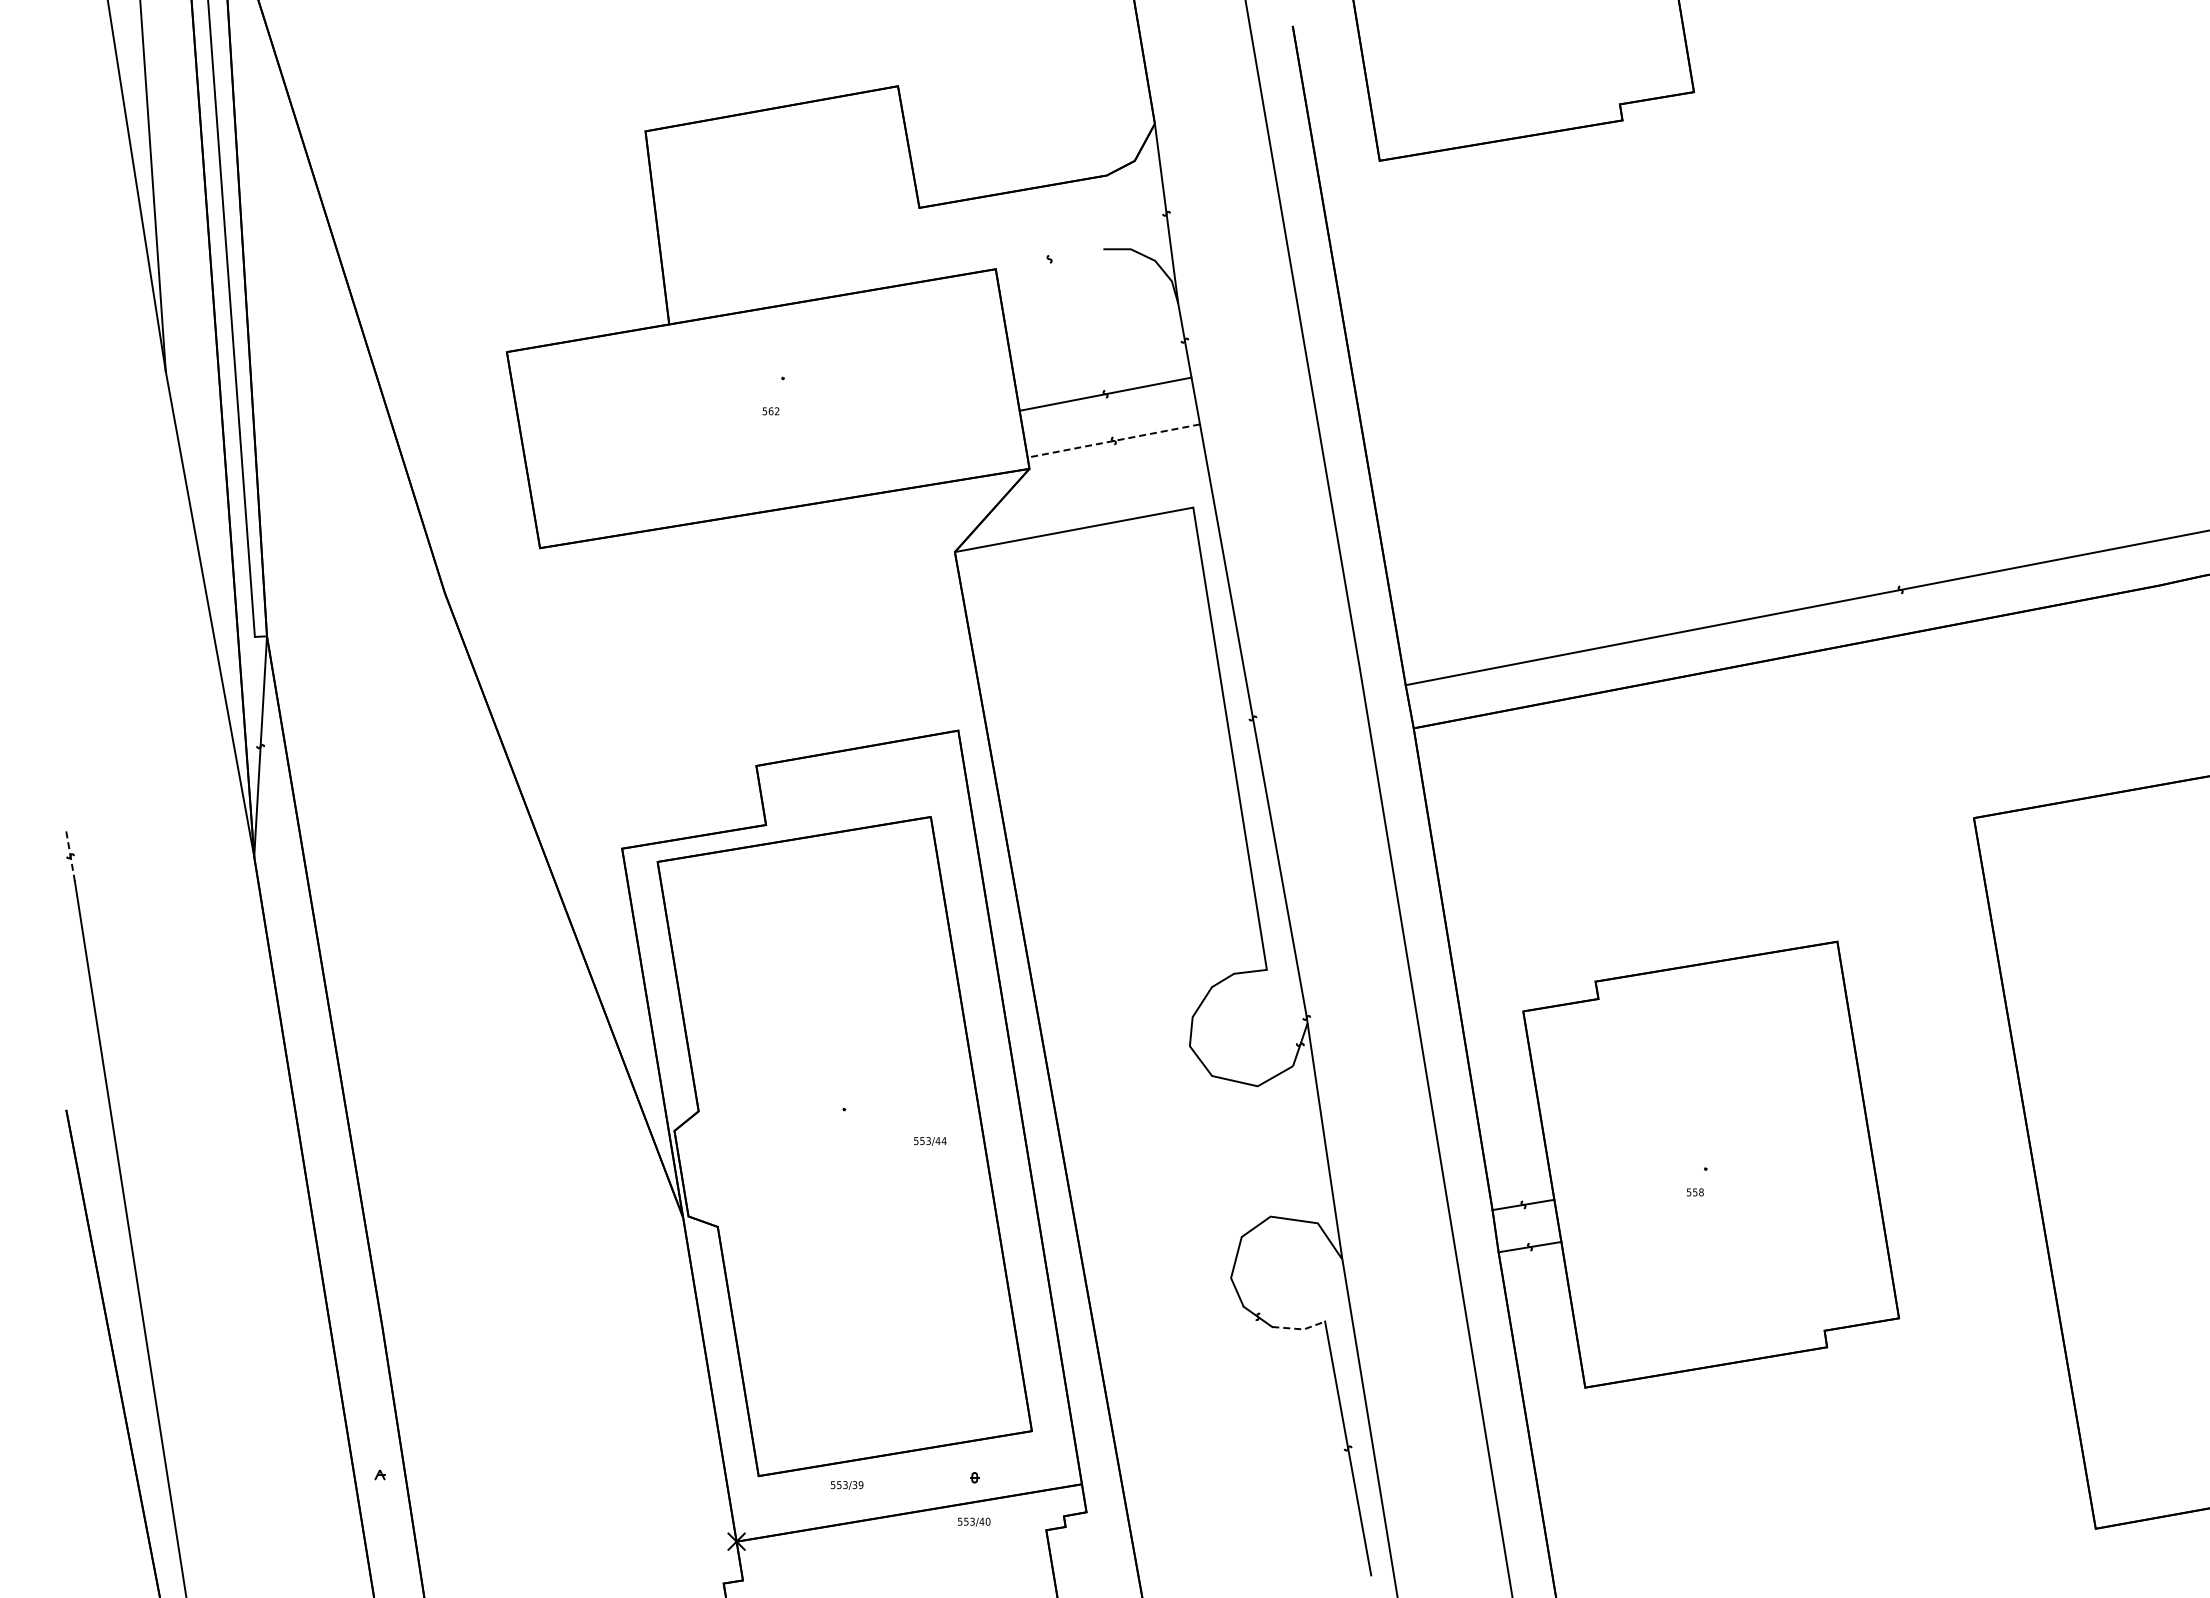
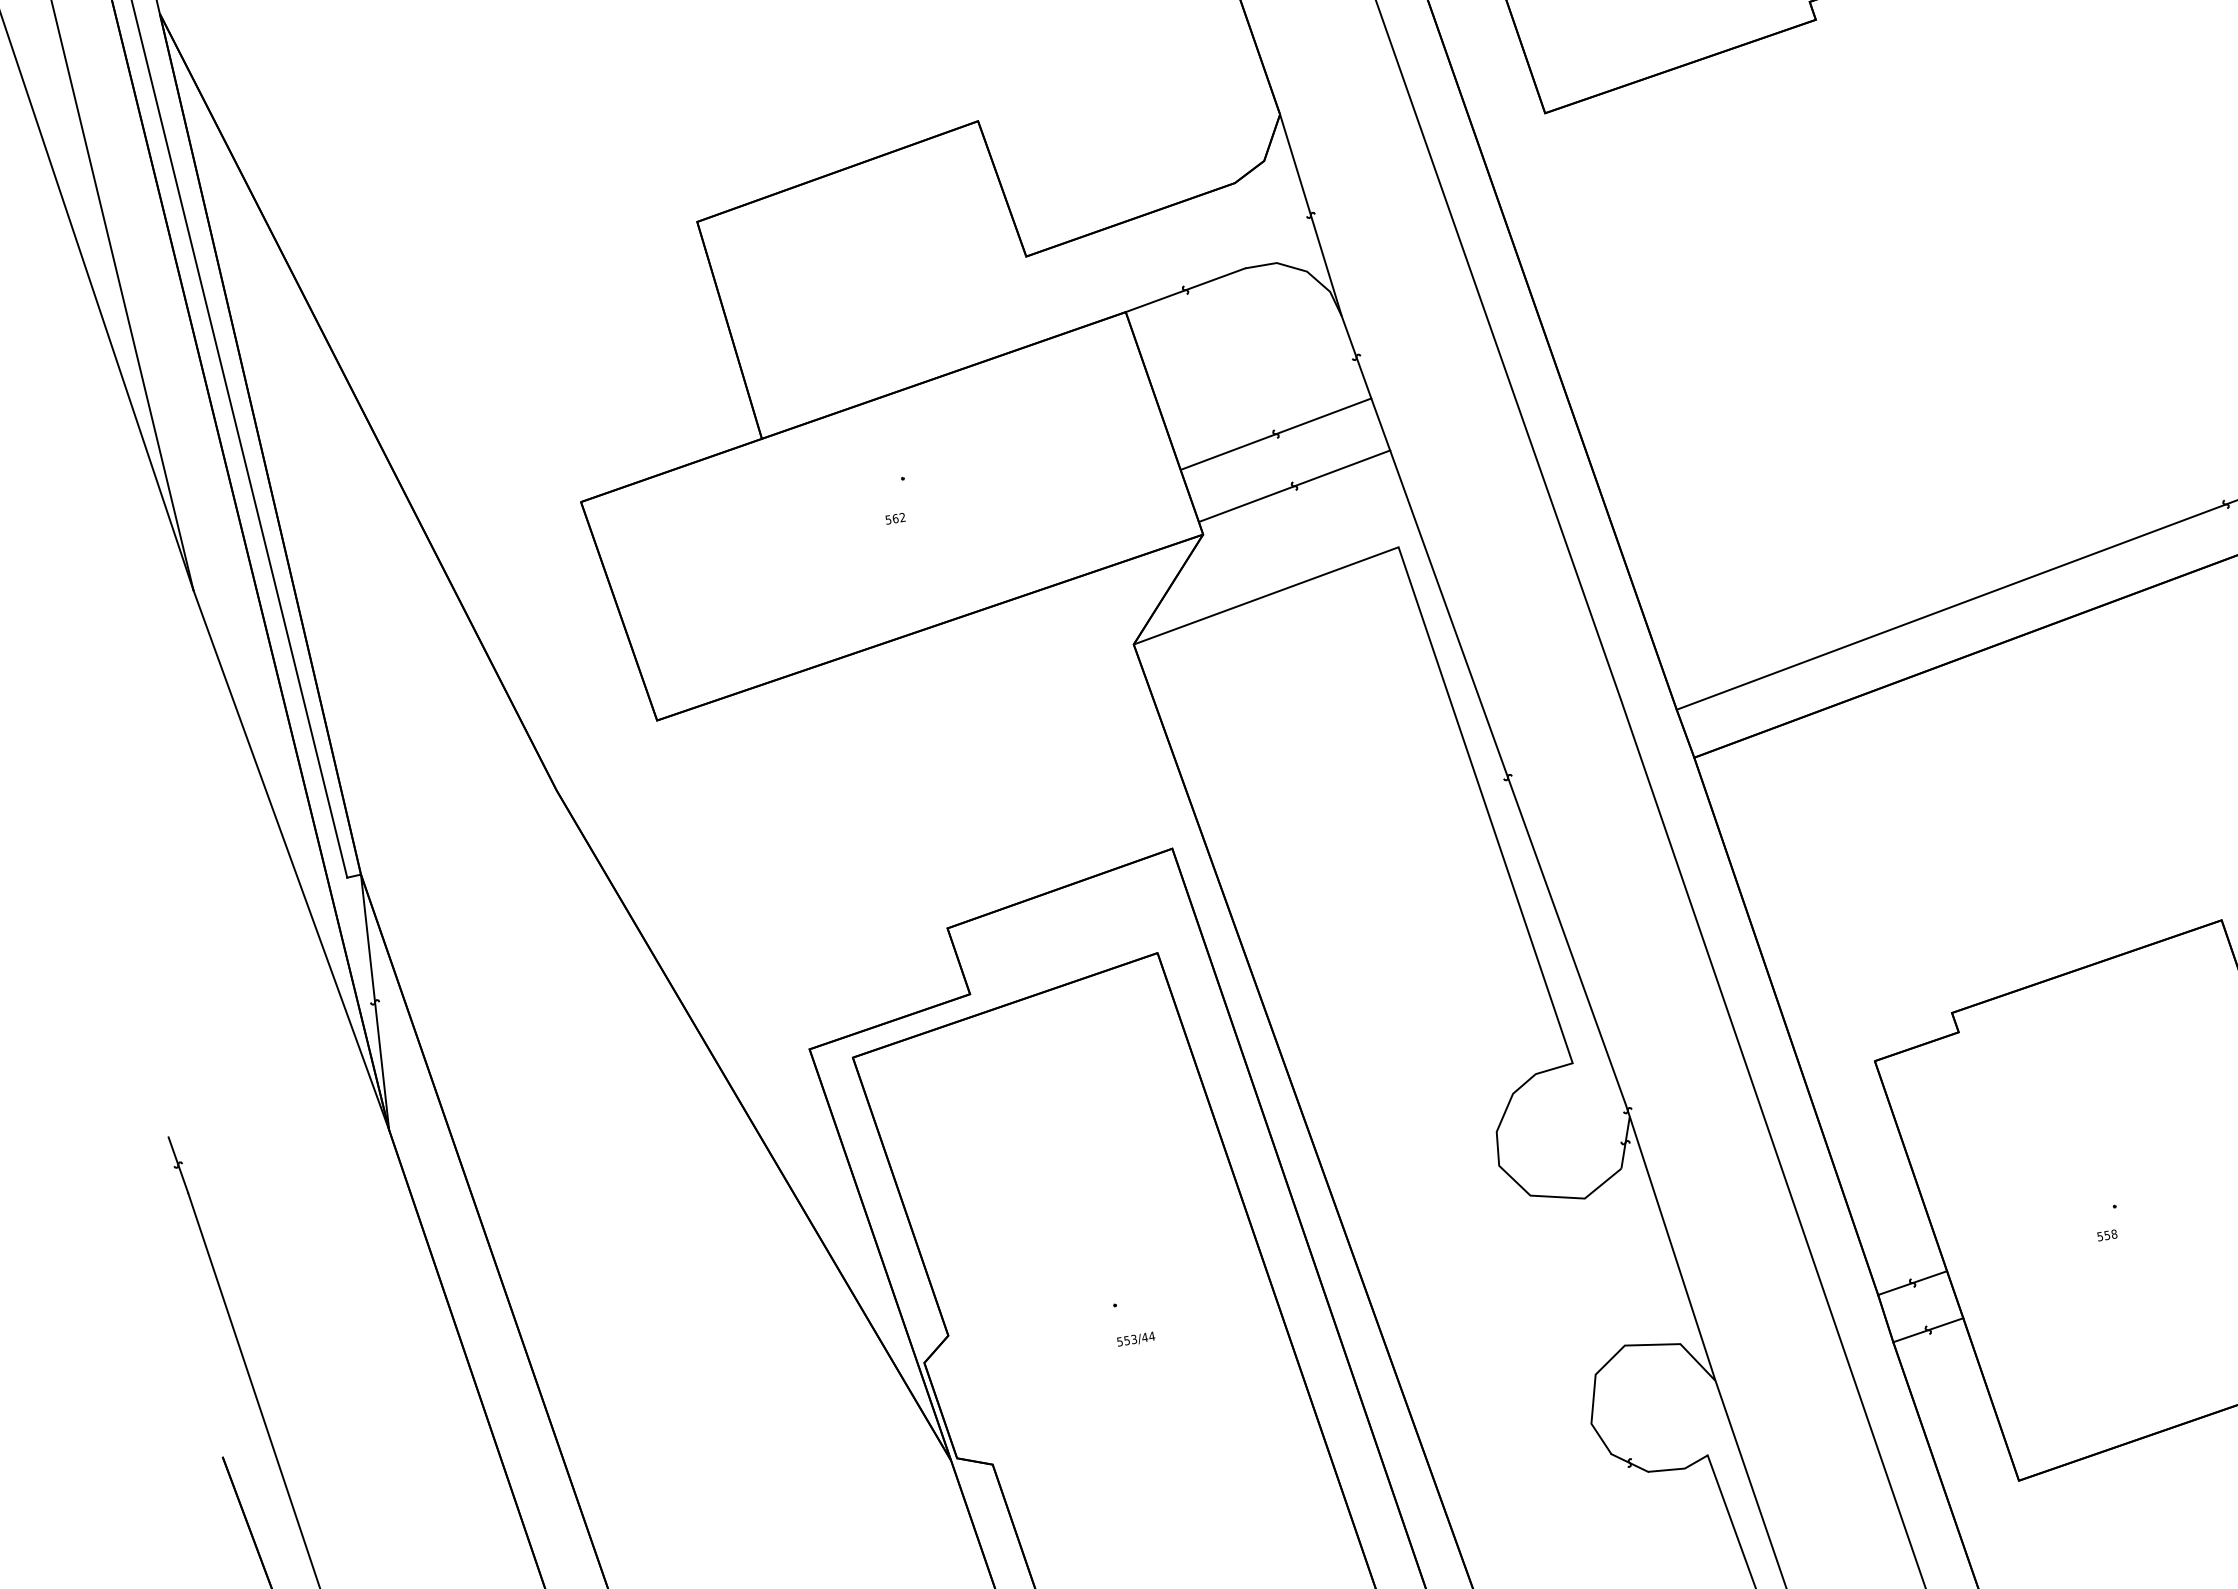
line: (1049, 259) -> (1185, 290), added
line: (1113, 440) -> (1294, 485), dashed -> solid
line: (70, 856) -> (178, 1165), dashed -> solid
text: (930, 1141) -> (1136, 1339), moved
line: (1299, 1329) -> (1679, 1469), dashed -> solid

